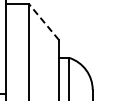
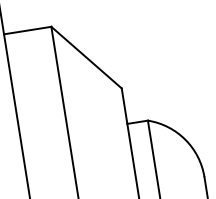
line: (43, 21) -> (84, 56), dashed -> solid

